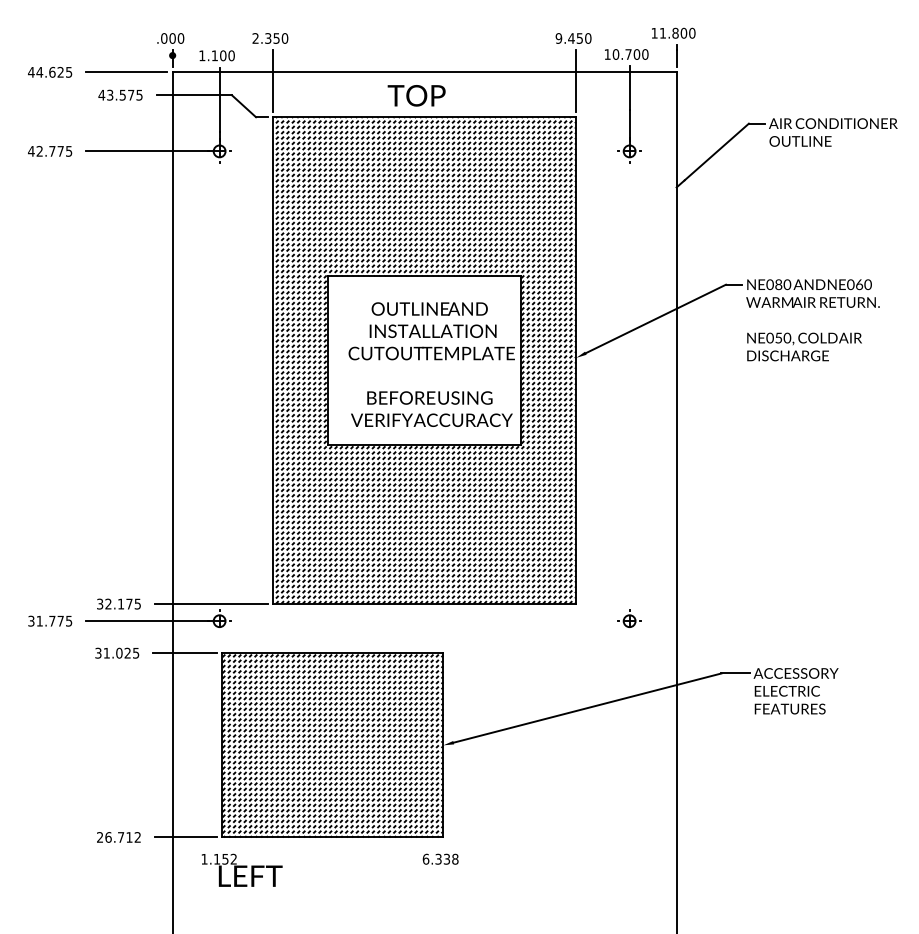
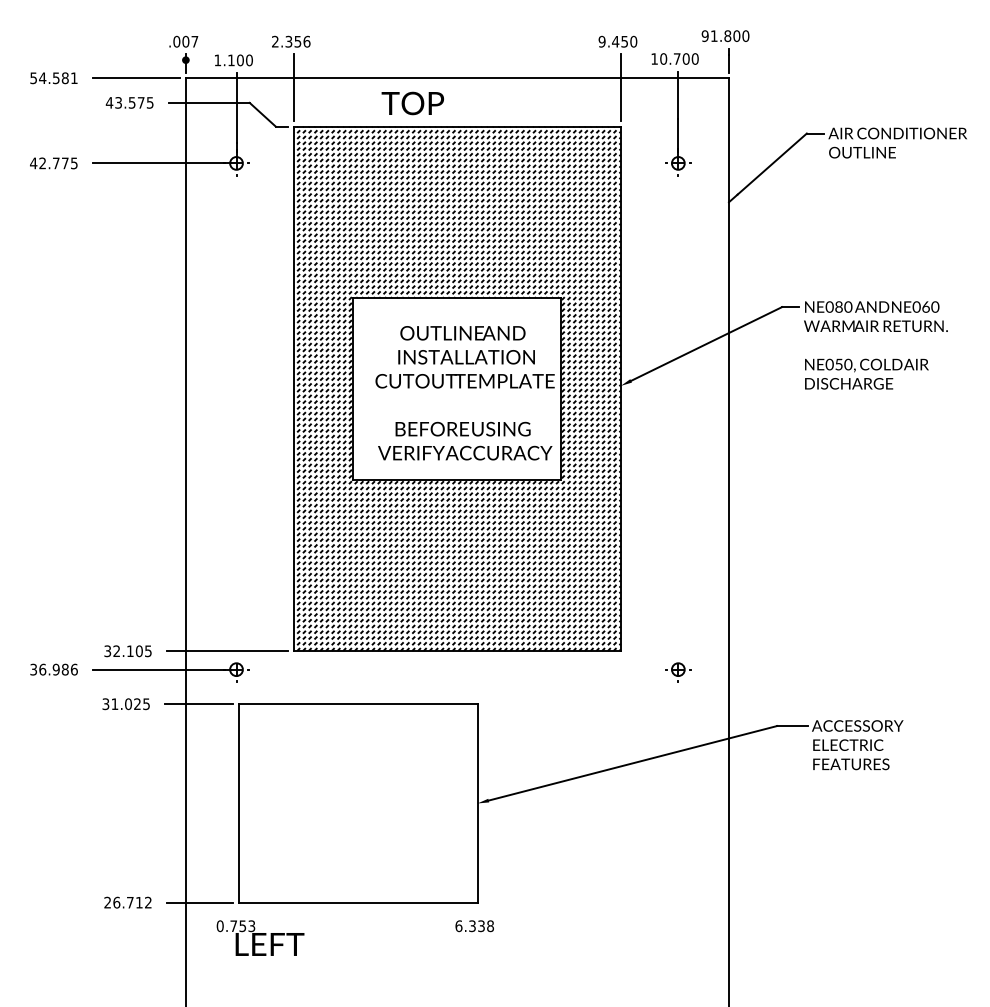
text: (653, 33) -> (704, 36), 11.800 -> 91.800
text: (180, 38) -> (194, 41), .000 -> .007
text: (284, 38) -> (306, 41), 2.350 -> 2.356
text: (49, 72) -> (53, 78), 44.625 -> 54.581
text: (416, 95) -> (412, 103), moved
text: (128, 604) -> (138, 651), 32.175 -> 32.105
text: (54, 621) -> (58, 669), 31.775 -> 36.986
hatch: (332, 745) -> (358, 803), removed
text: (218, 859) -> (235, 926), 1.152 -> 0.753

